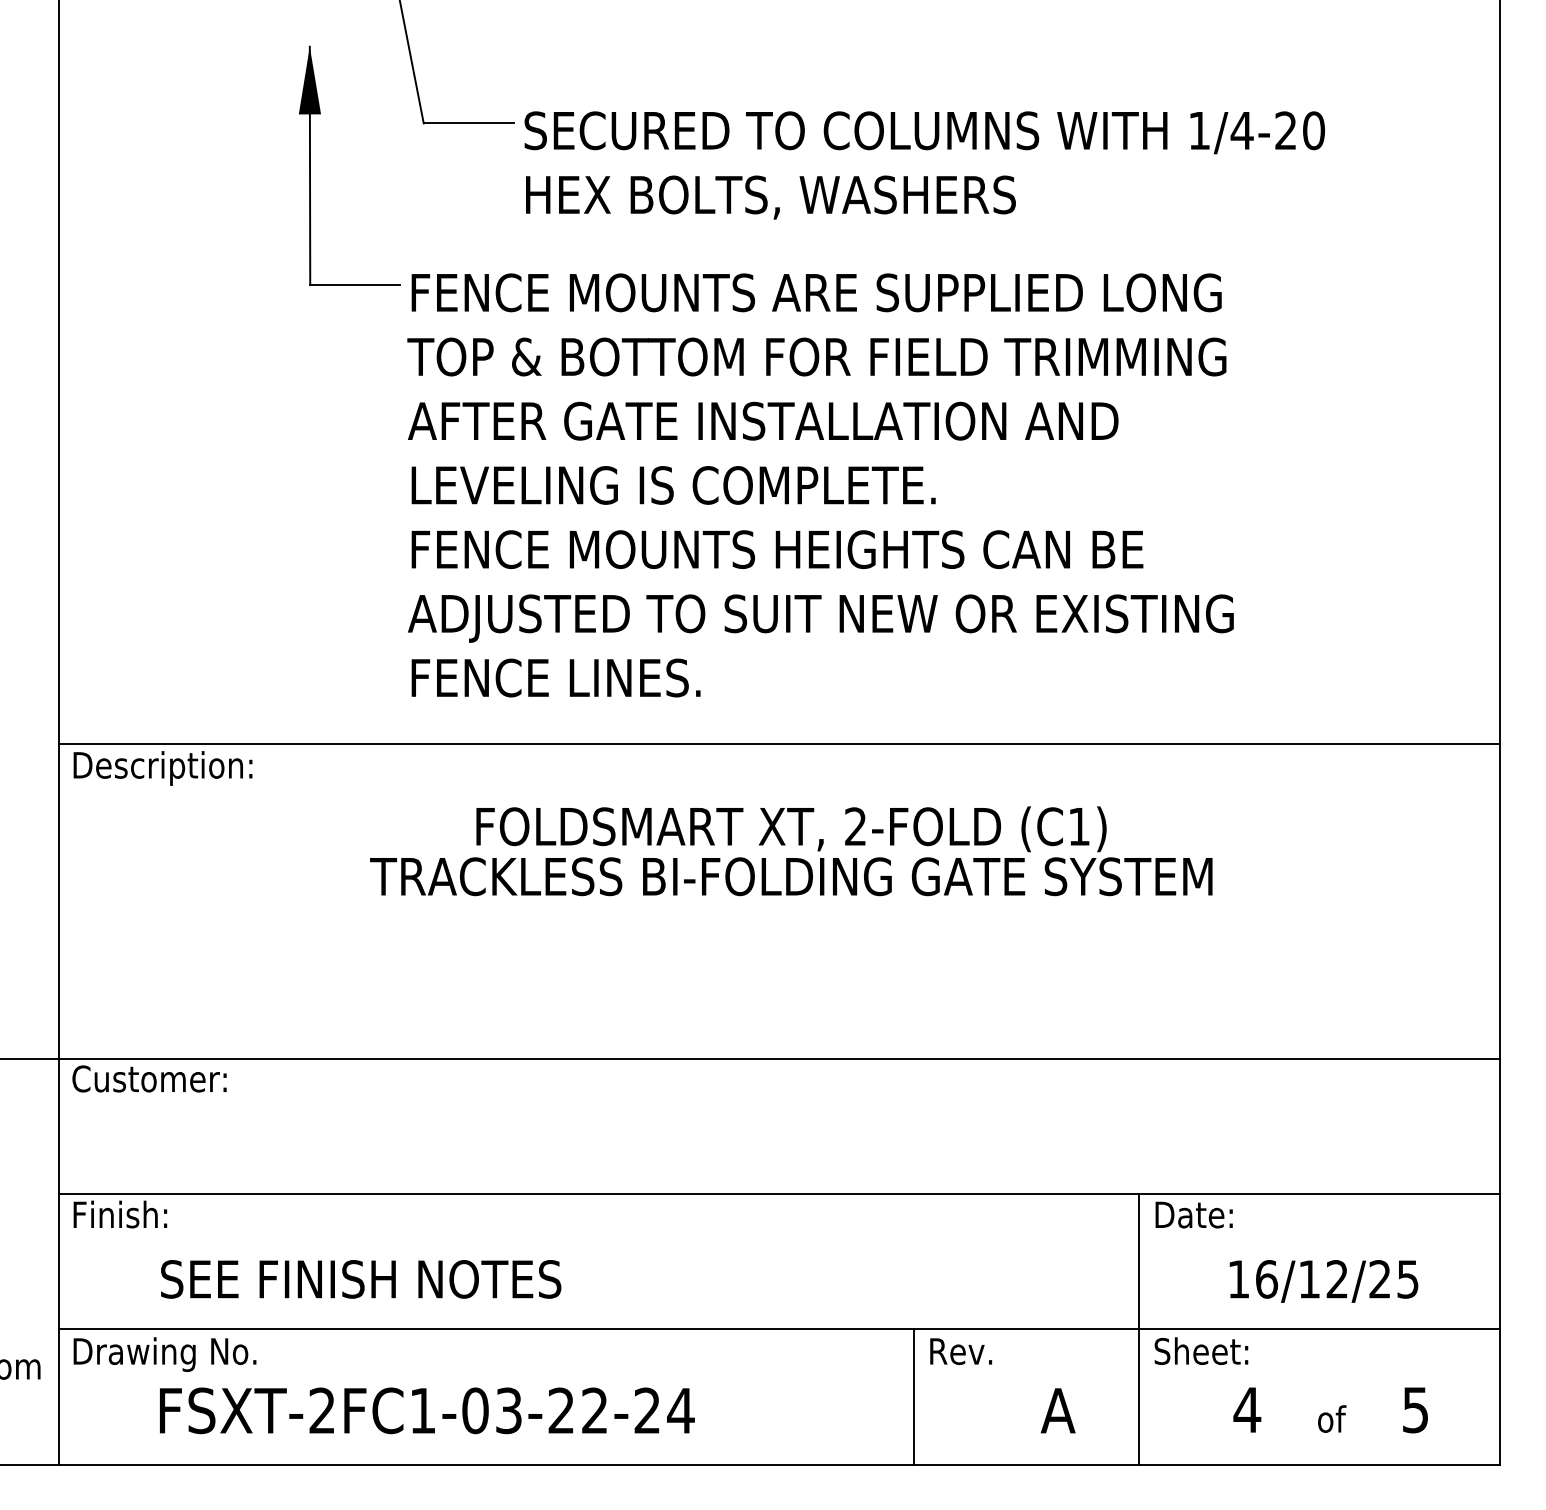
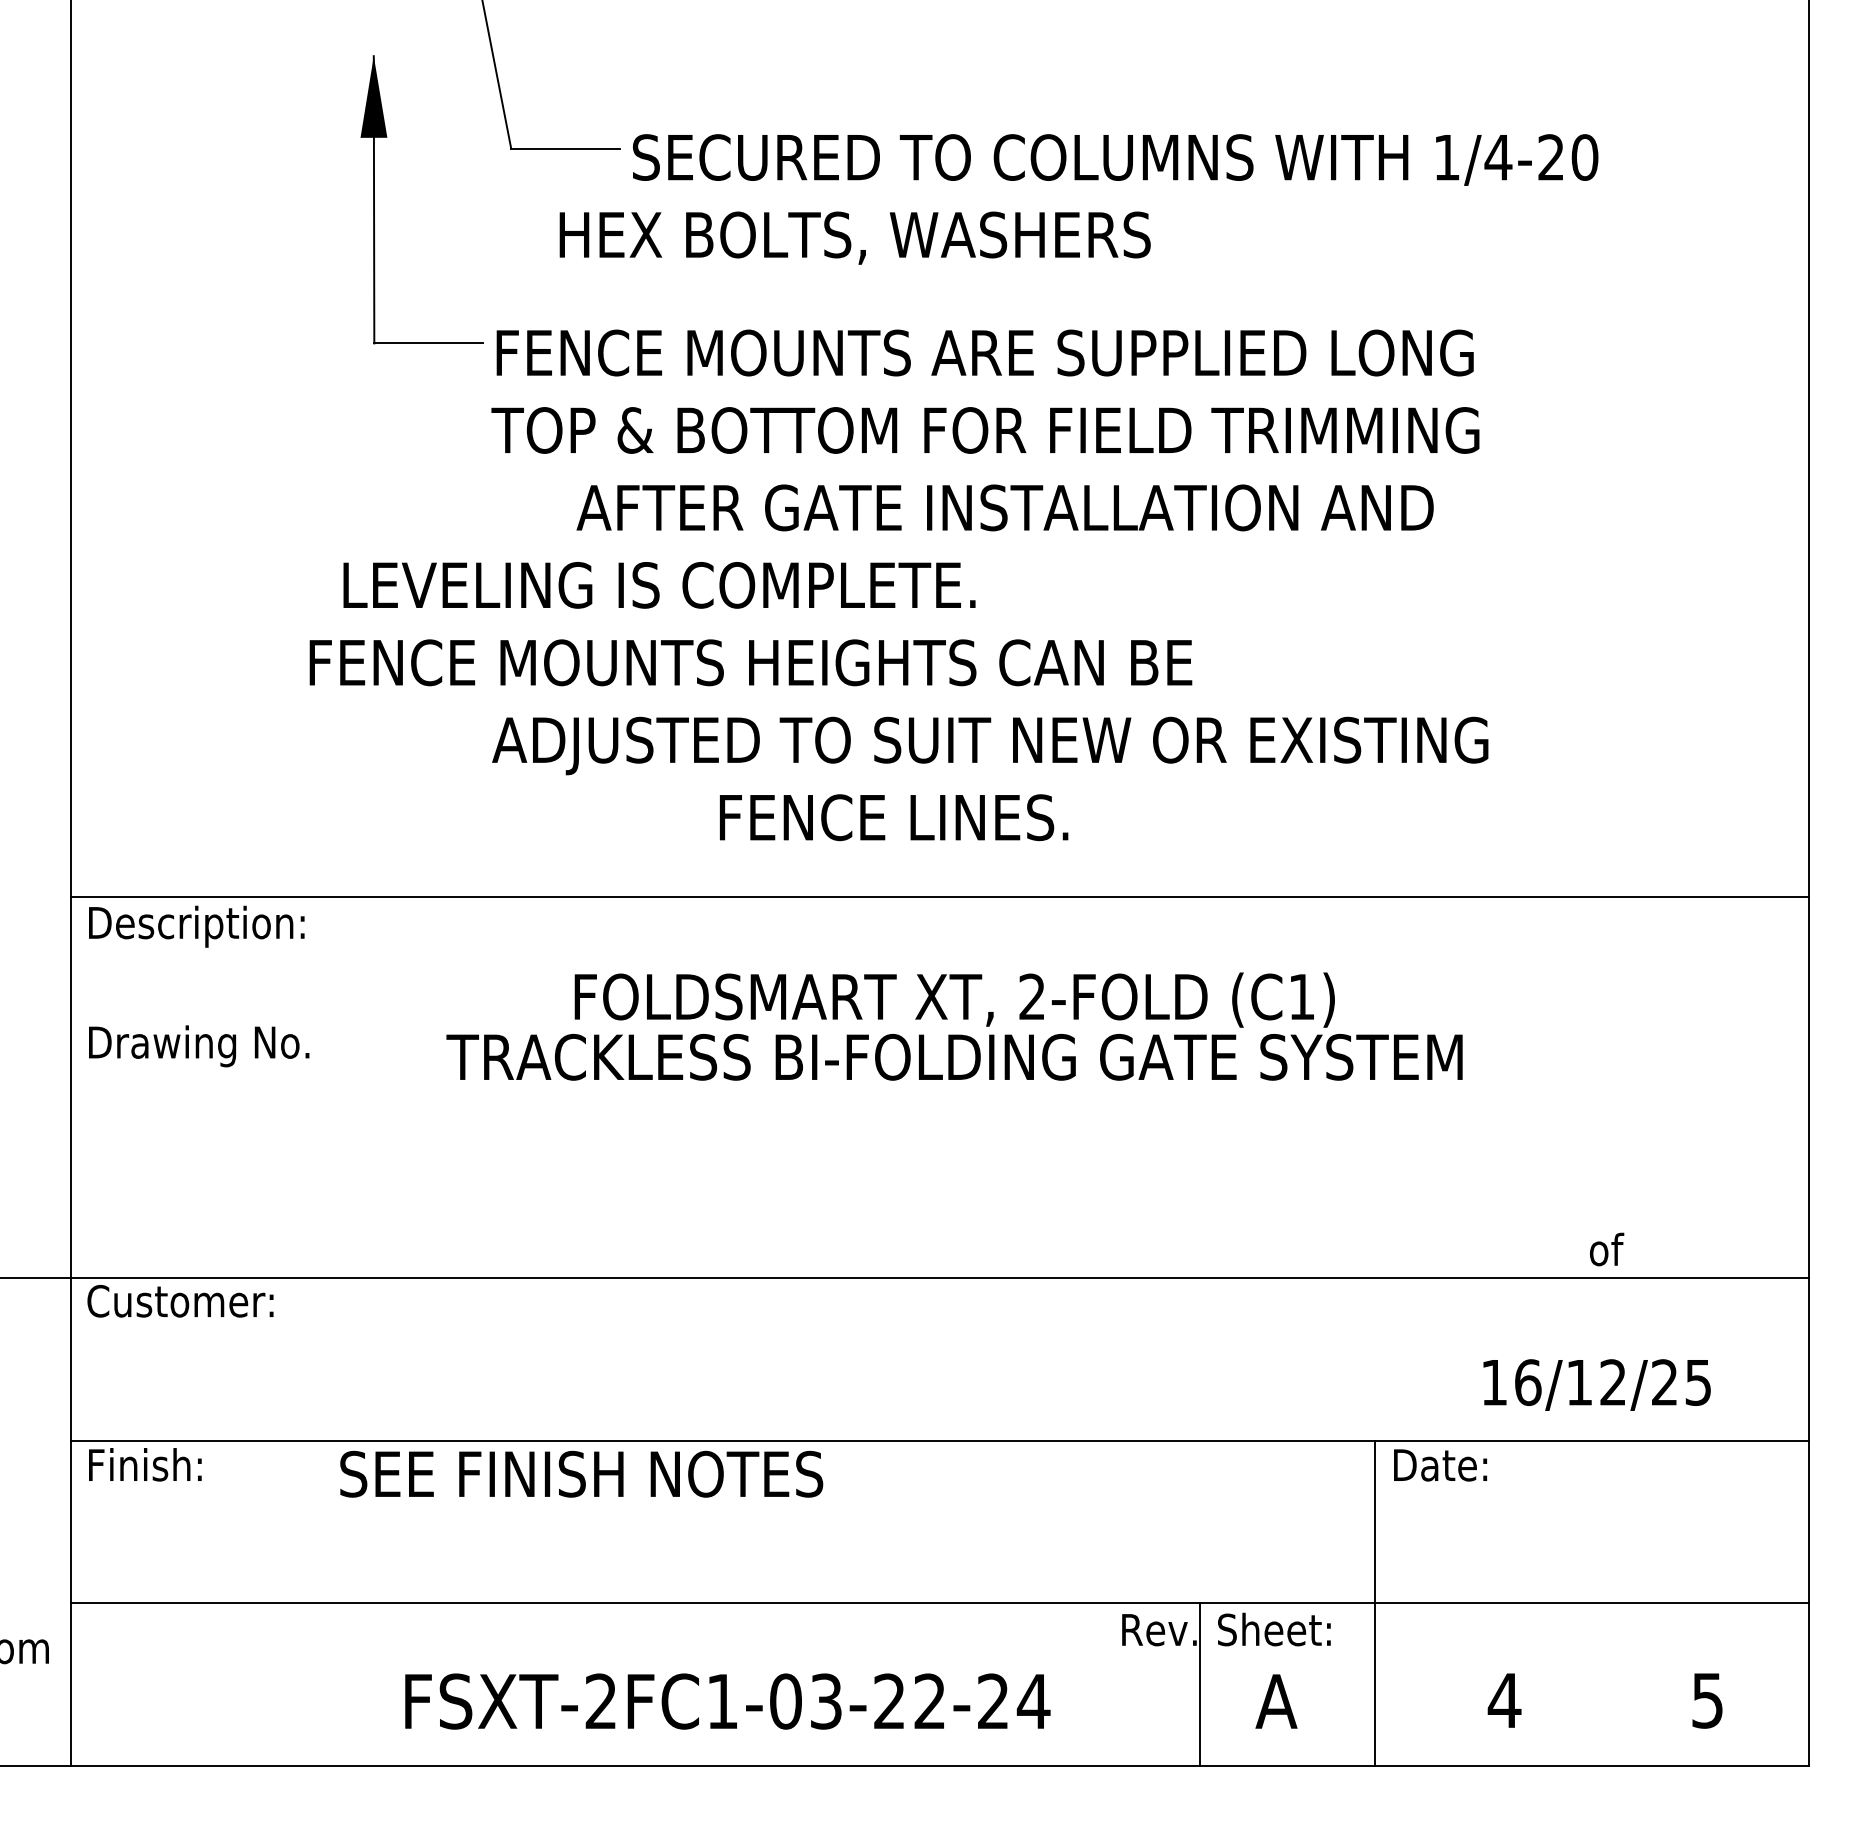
text: (770, 197) -> (854, 238), moved
text: (763, 420) -> (1005, 507), moved
text: (673, 485) -> (659, 585), moved
text: (777, 549) -> (750, 662), moved
text: (555, 677) -> (893, 817), moved
text: (361, 1279) -> (582, 1474), moved
text: (1323, 1281) -> (1596, 1385), moved
text: (1201, 1350) -> (1274, 1628), moved
text: (164, 1354) -> (198, 1046), moved
line: (914, 1396) -> (1199, 1684), moved
text: (427, 1410) -> (728, 1701), moved
text: (1332, 1418) -> (1607, 1248), moved

